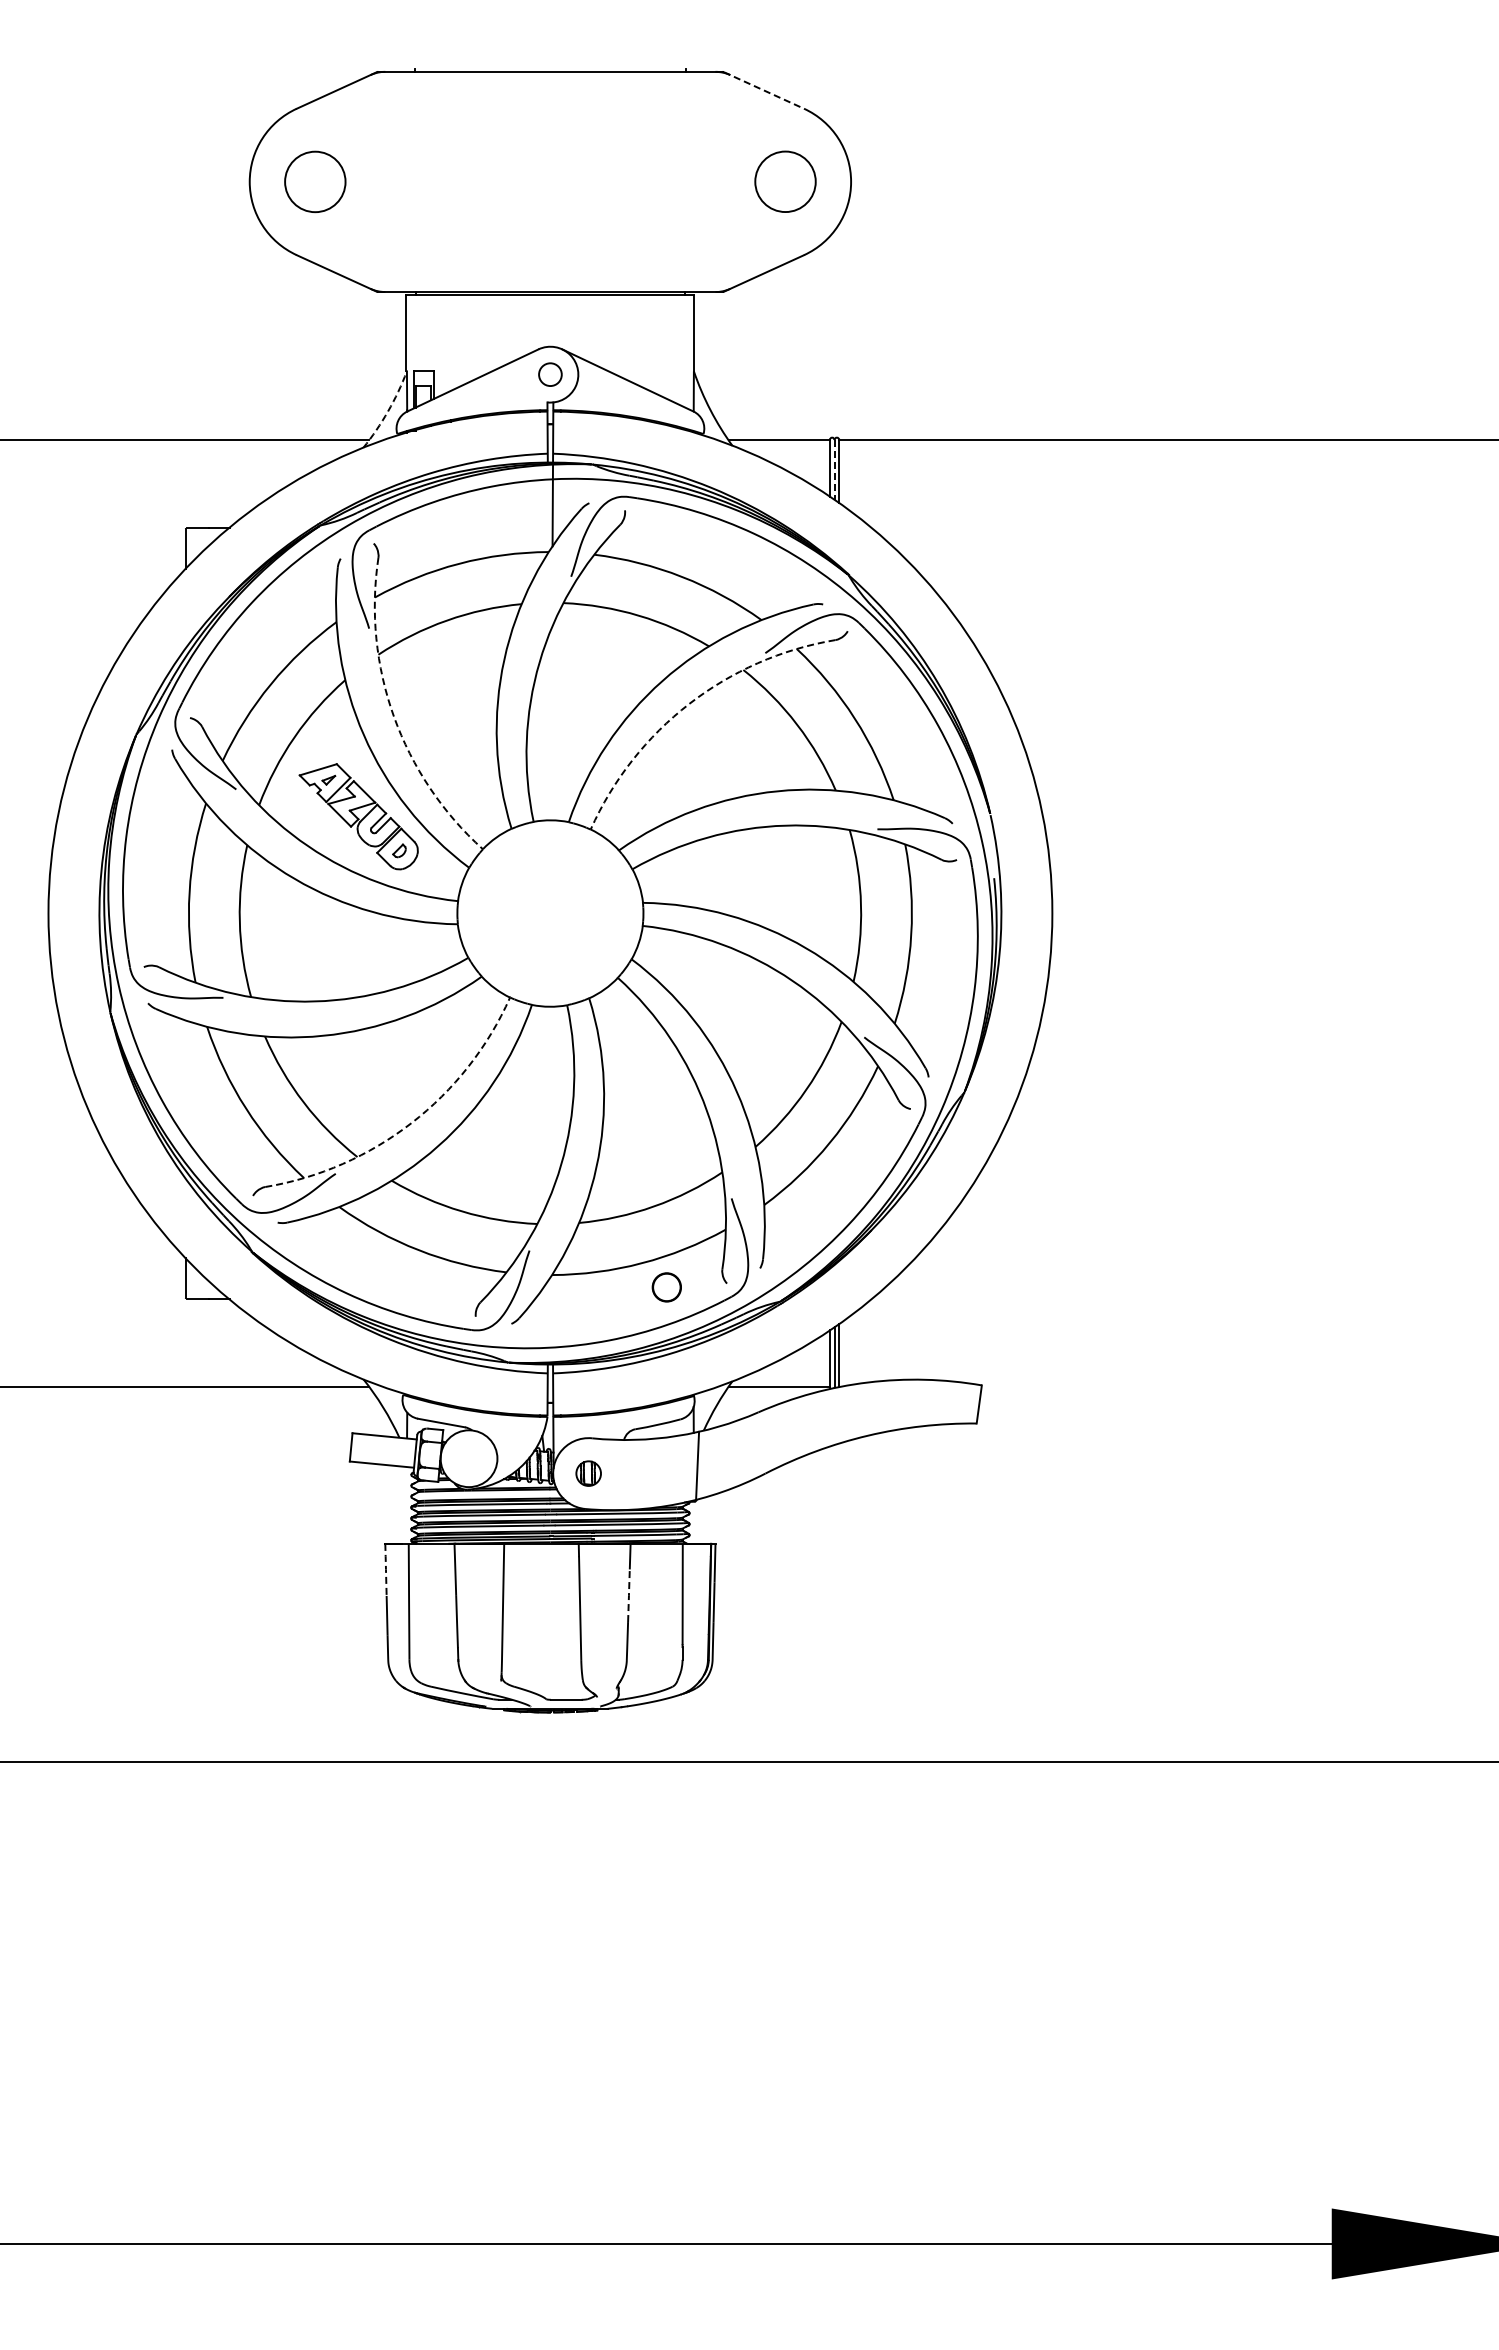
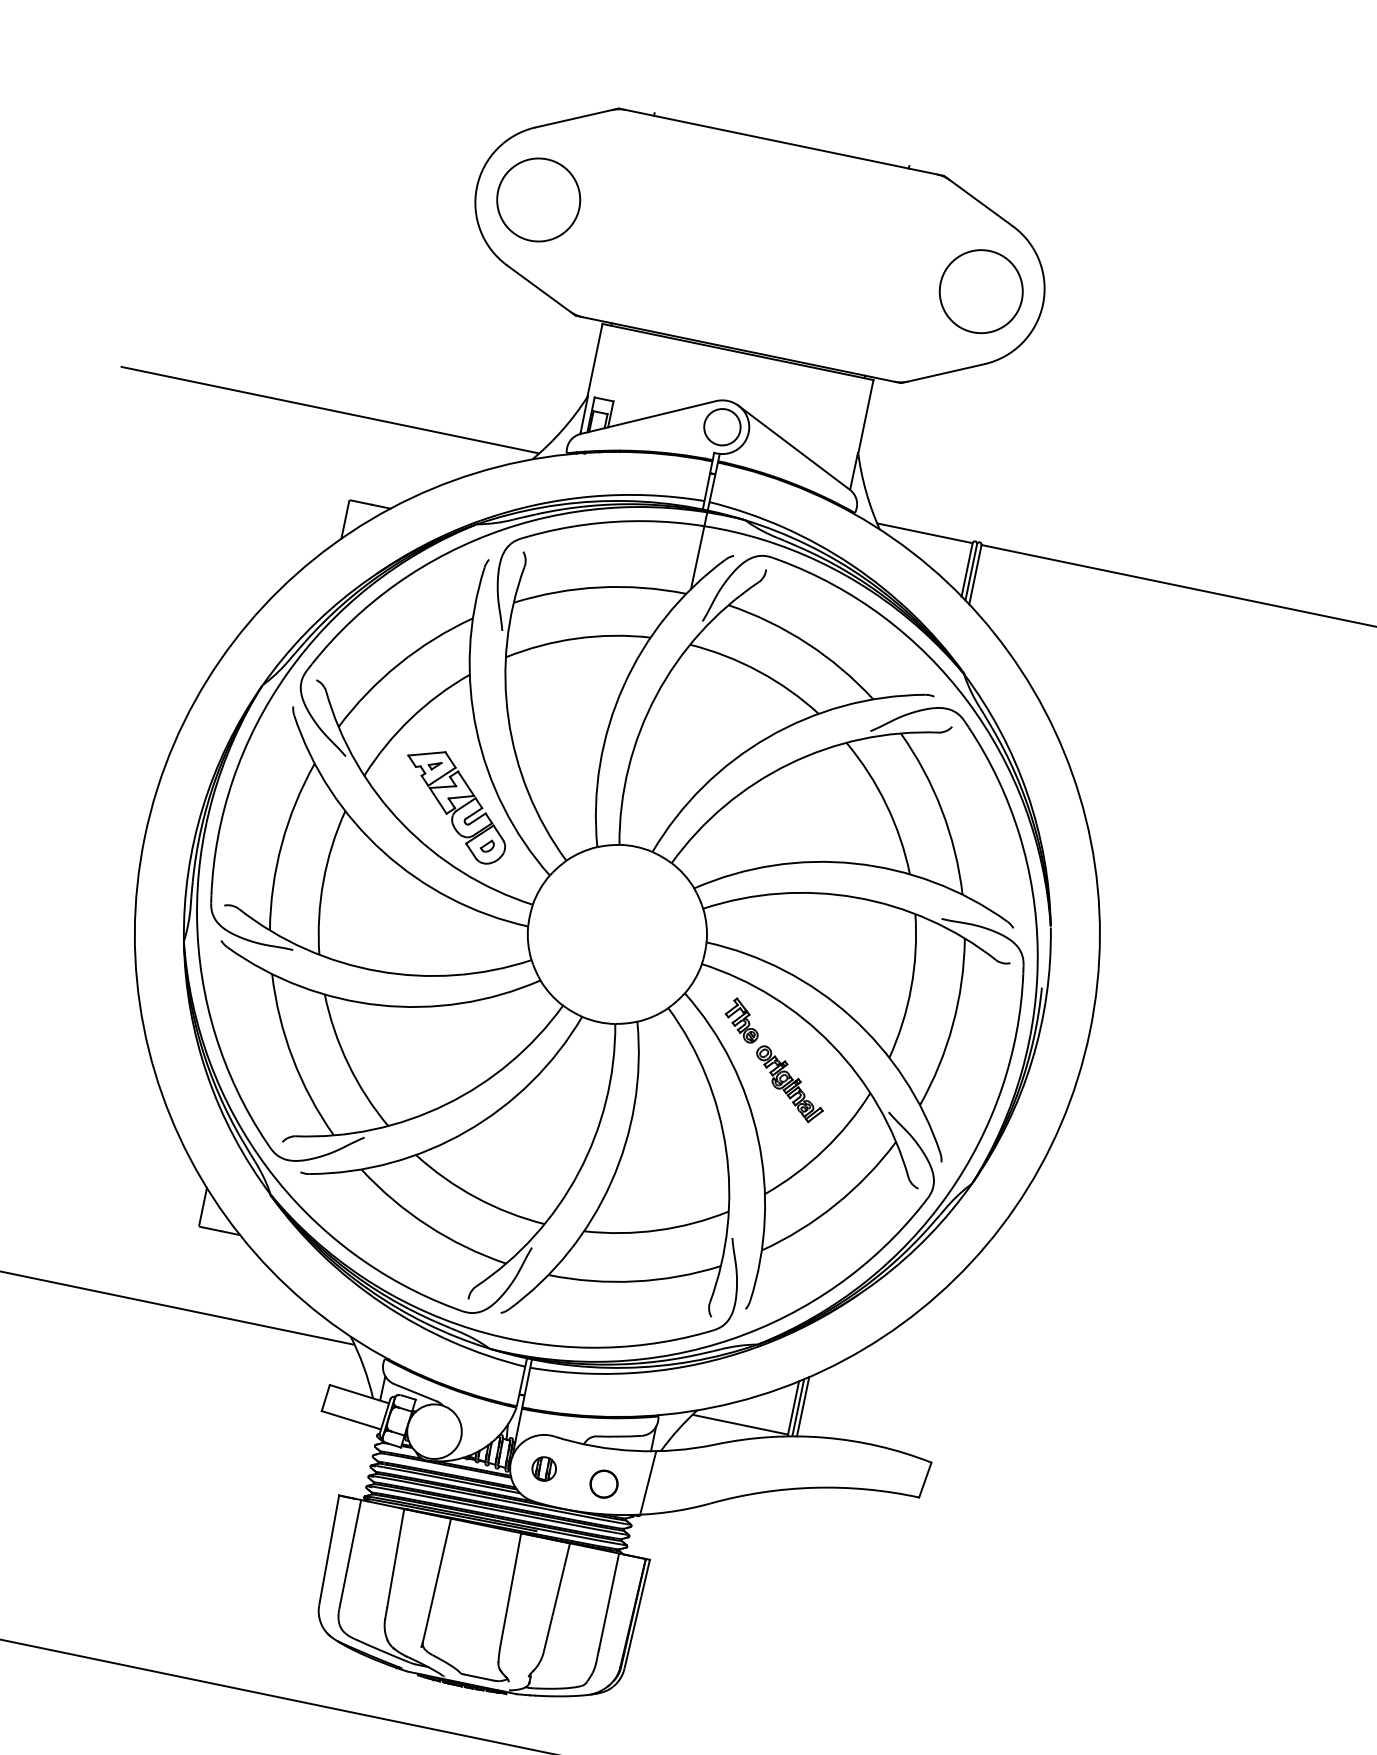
line: (764, 90) -> (979, 201), dashed -> solid
circle: (315, 181) -> (538, 199), size x1.43
circle: (785, 181) -> (981, 291), size x1.43
circle: (550, 374) -> (722, 427), size x1.67
arc: (388, 411) -> (562, 430), dashed -> solid
line: (834, 469) -> (971, 571), dashed -> solid
arc: (689, 704) -> (789, 764), dashed -> solid
arc: (394, 716) -> (509, 718), dashed -> solid
part: (736, 1008) -> (774, 1060), added
arc: (411, 1123) -> (445, 1104), dashed -> solid
circle: (666, 1287) -> (603, 1484), moved
line: (385, 1569) -> (334, 1519), dashed -> solid
line: (628, 1595) -> (557, 1591), dashed -> solid

